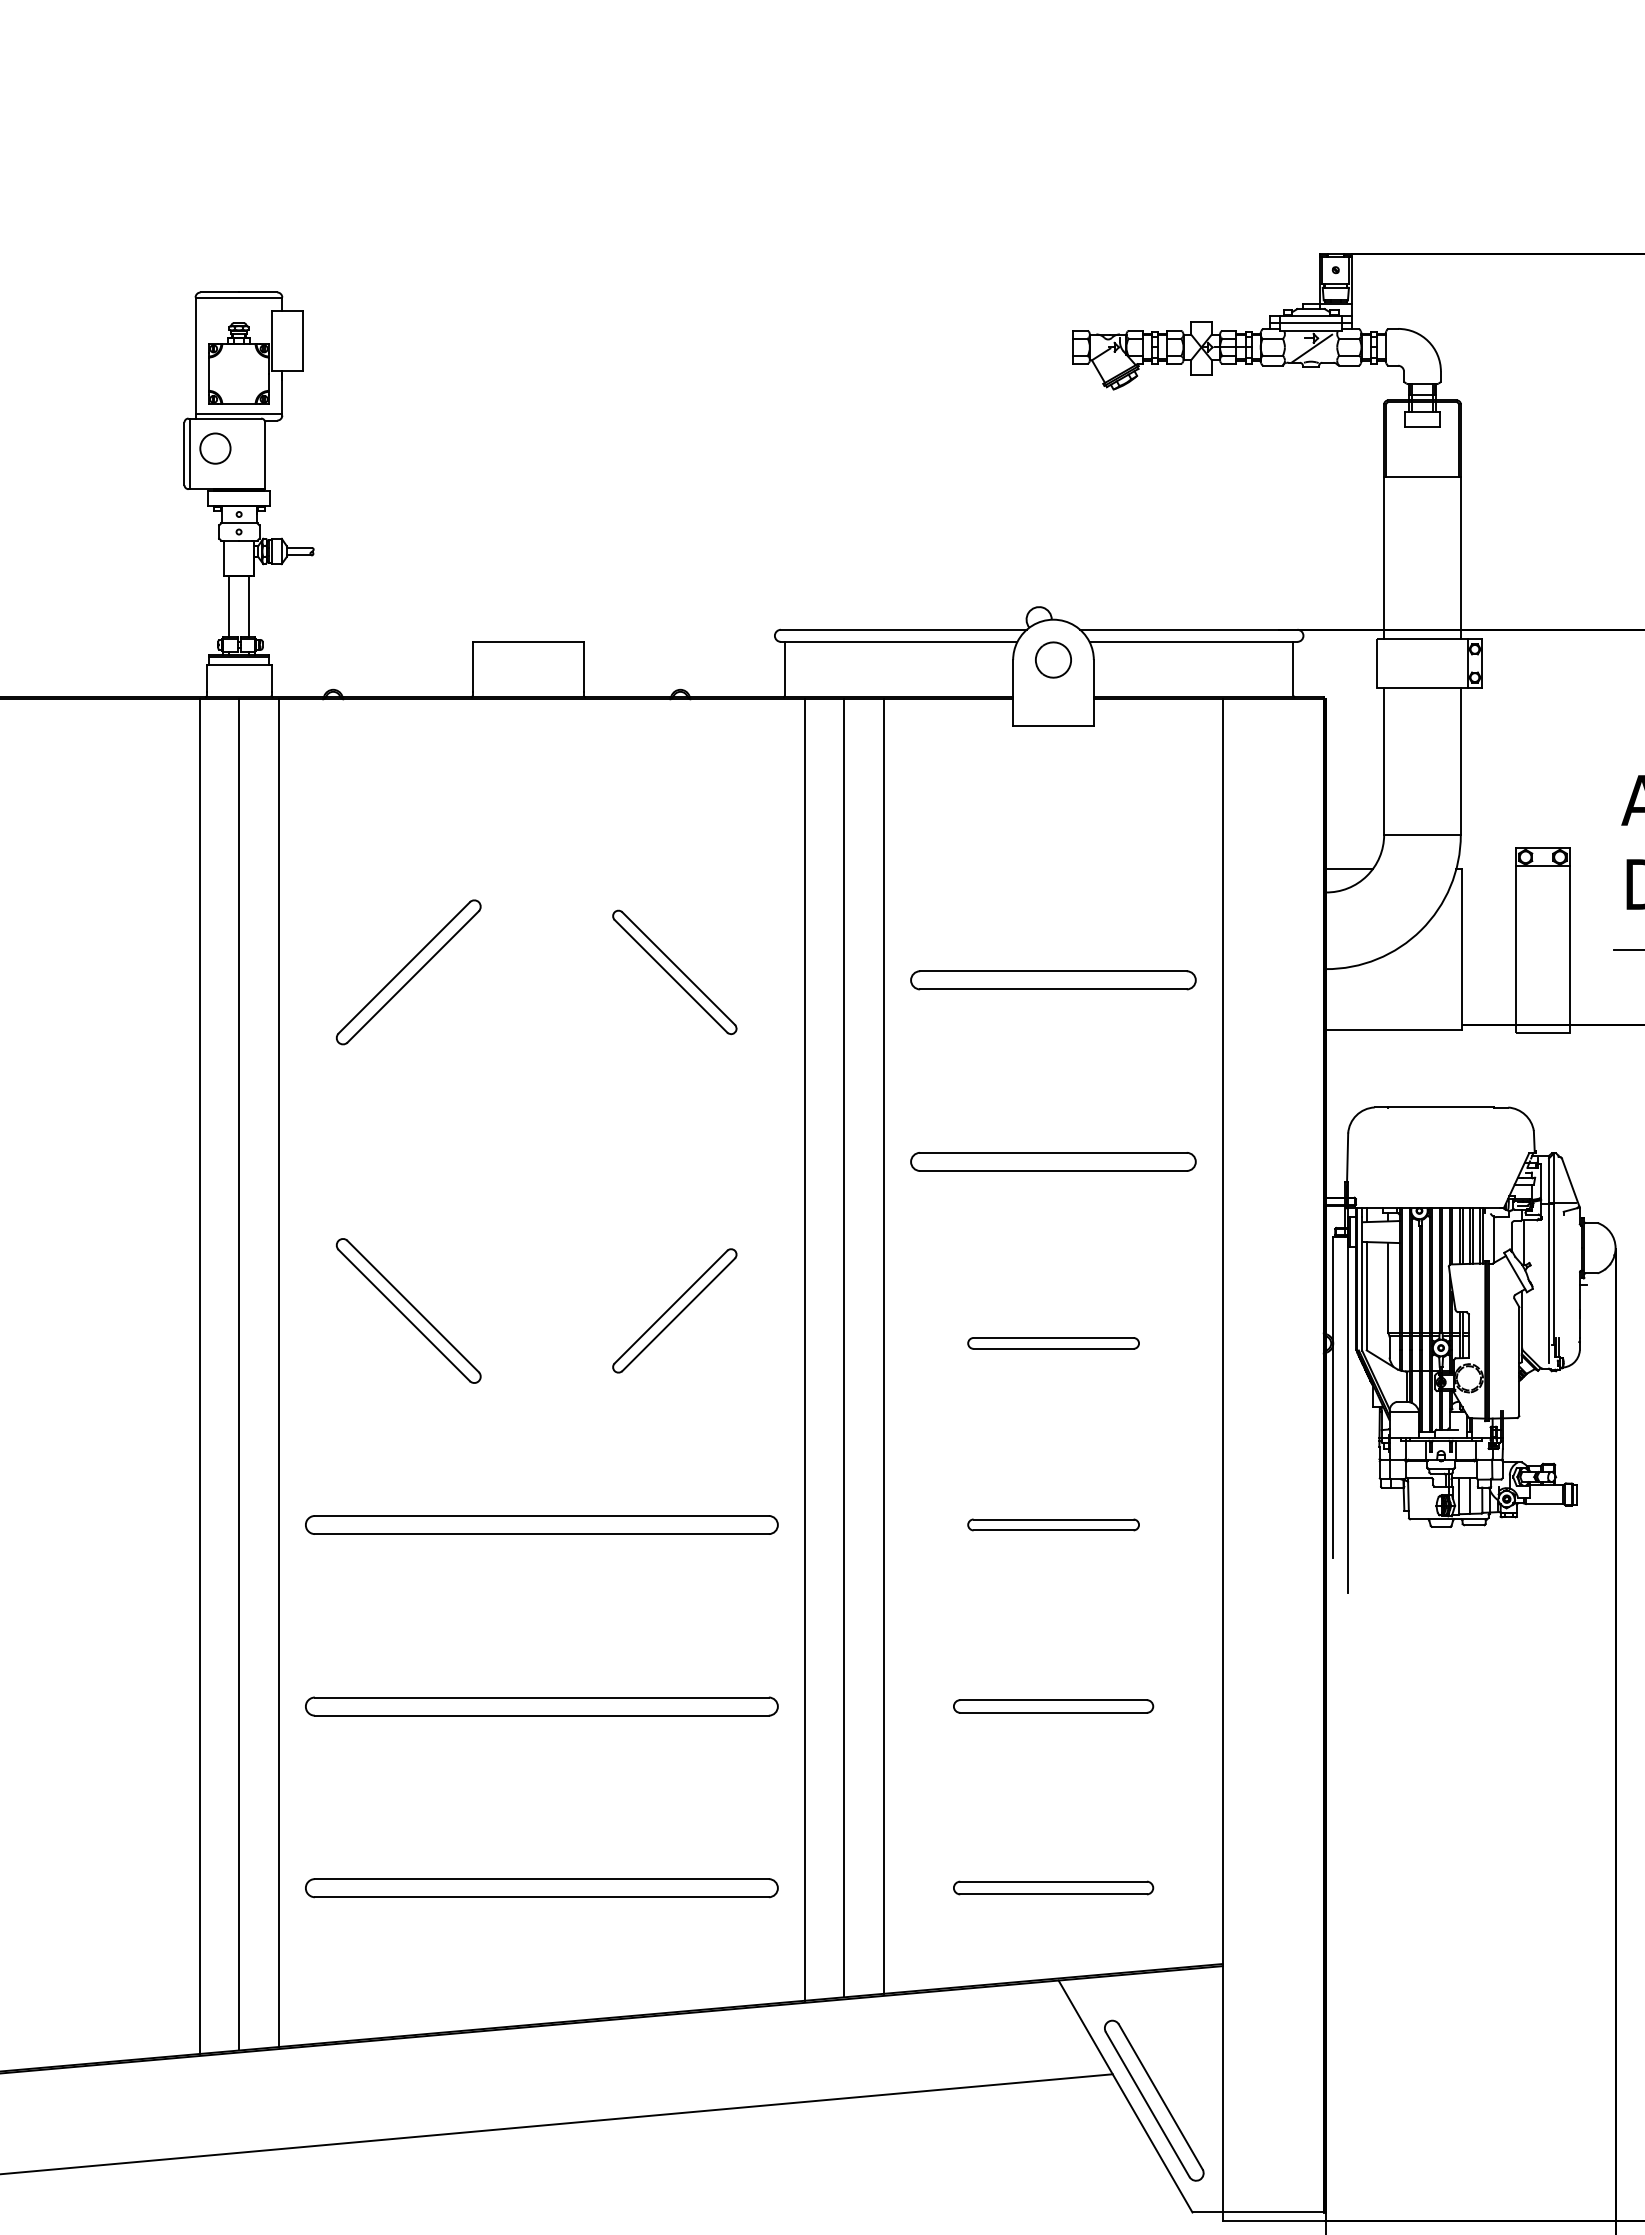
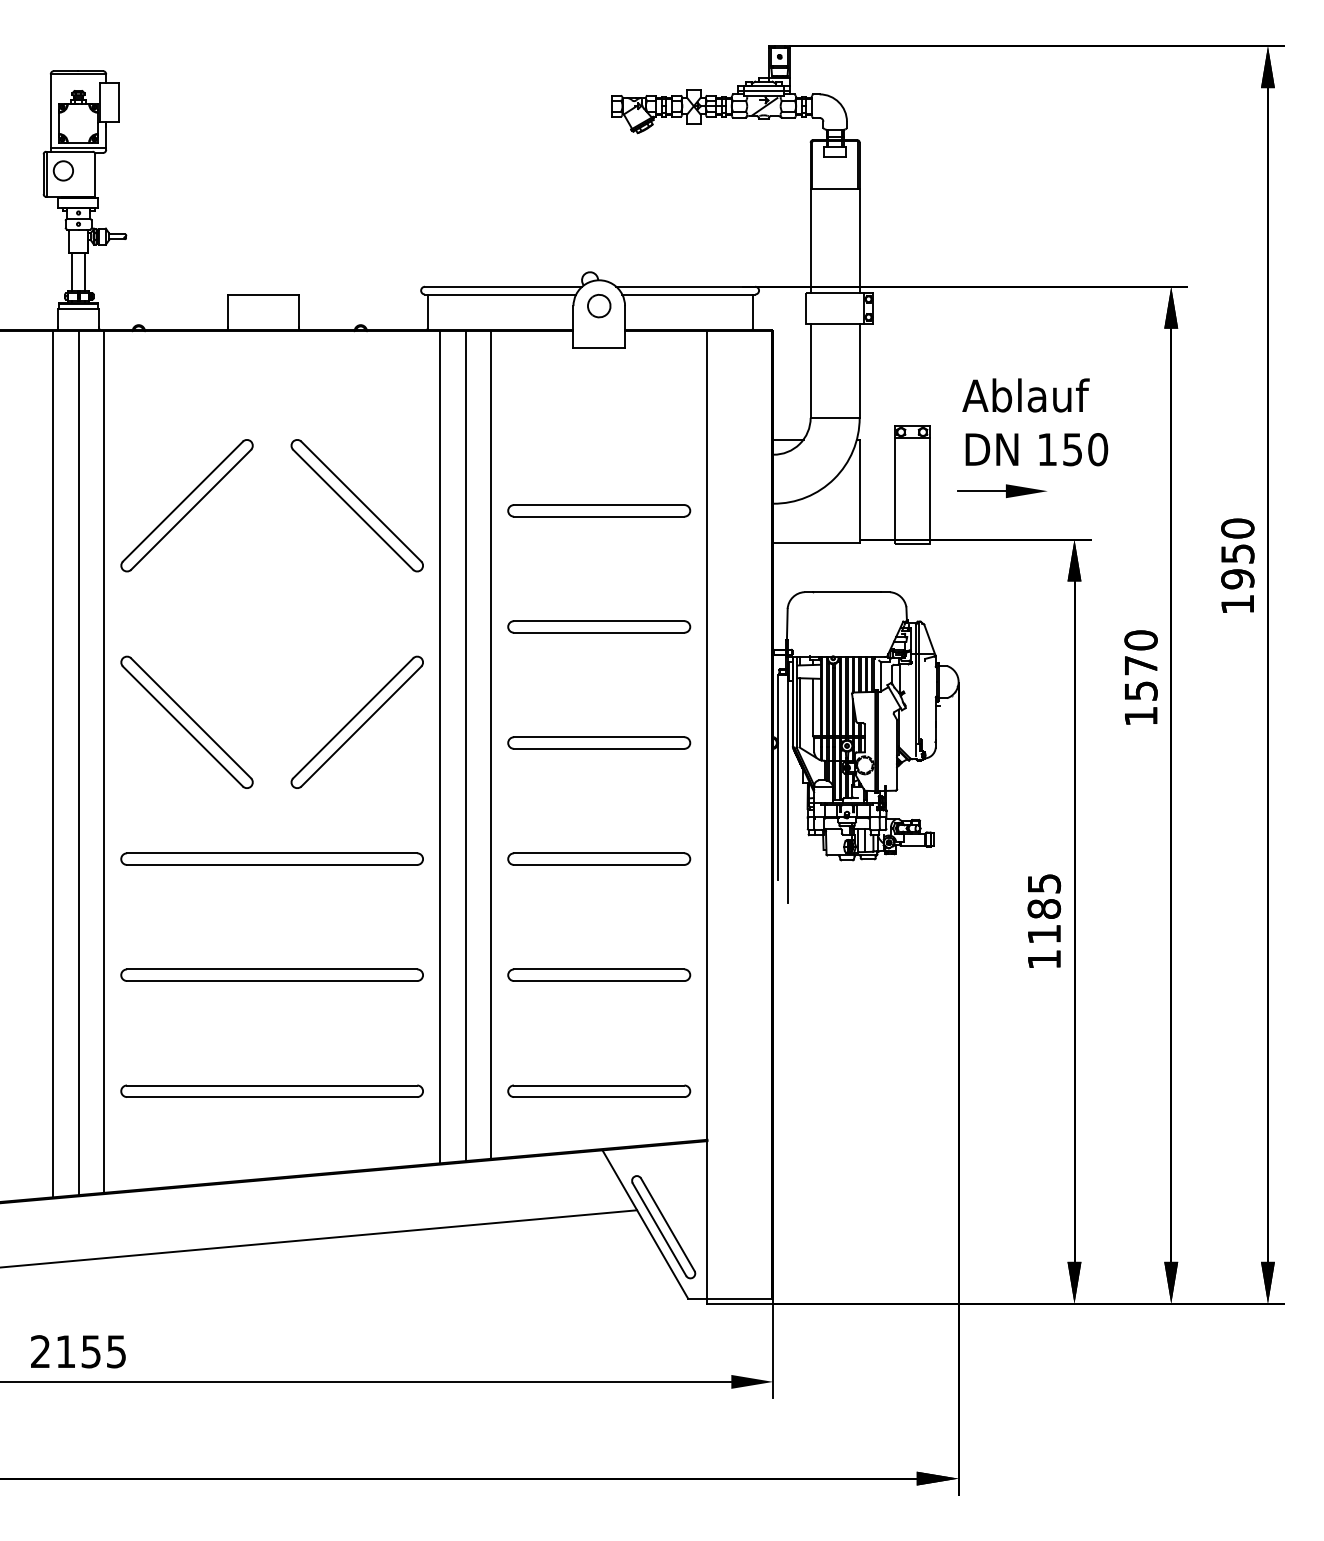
part: (407, 971) -> (186, 505), size x1.43
part: (673, 971) -> (356, 505), size x1.67
part: (407, 1309) -> (186, 721), size x1.43
part: (673, 1309) -> (356, 721), size x1.67
part: (1053, 1342) -> (599, 742), size x1.67
part: (1053, 1524) -> (599, 858), size x1.67
part: (1053, 1705) -> (599, 974), size x1.43
part: (1053, 1886) -> (599, 1090), size x1.43

